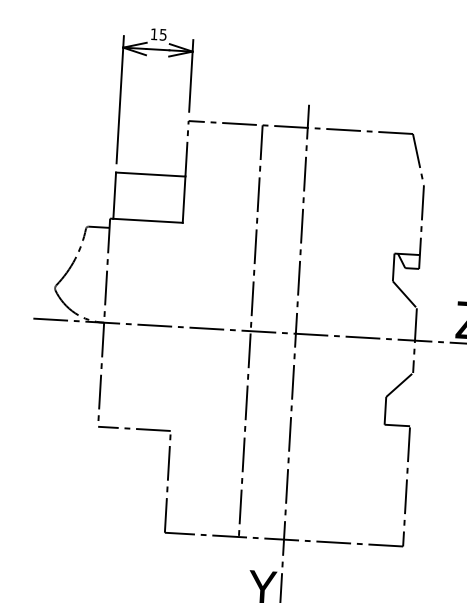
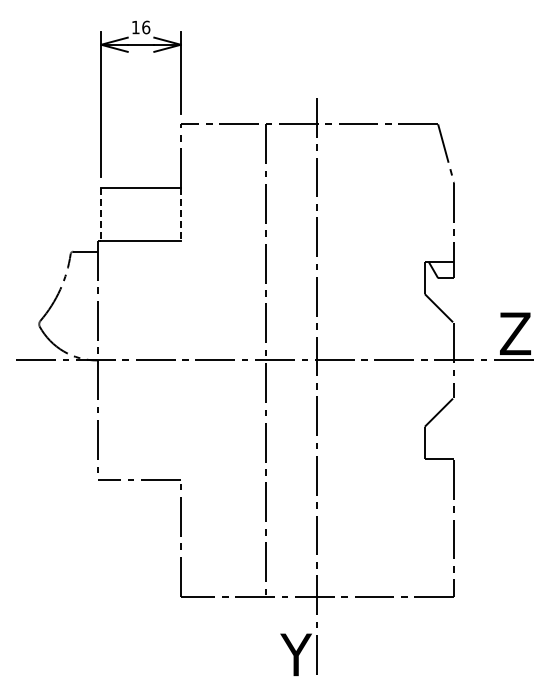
text: (163, 34) -> (146, 27), 15 -> 16
line: (114, 195) -> (101, 214), solid -> dashed
line: (183, 199) -> (180, 214), solid -> dashed

